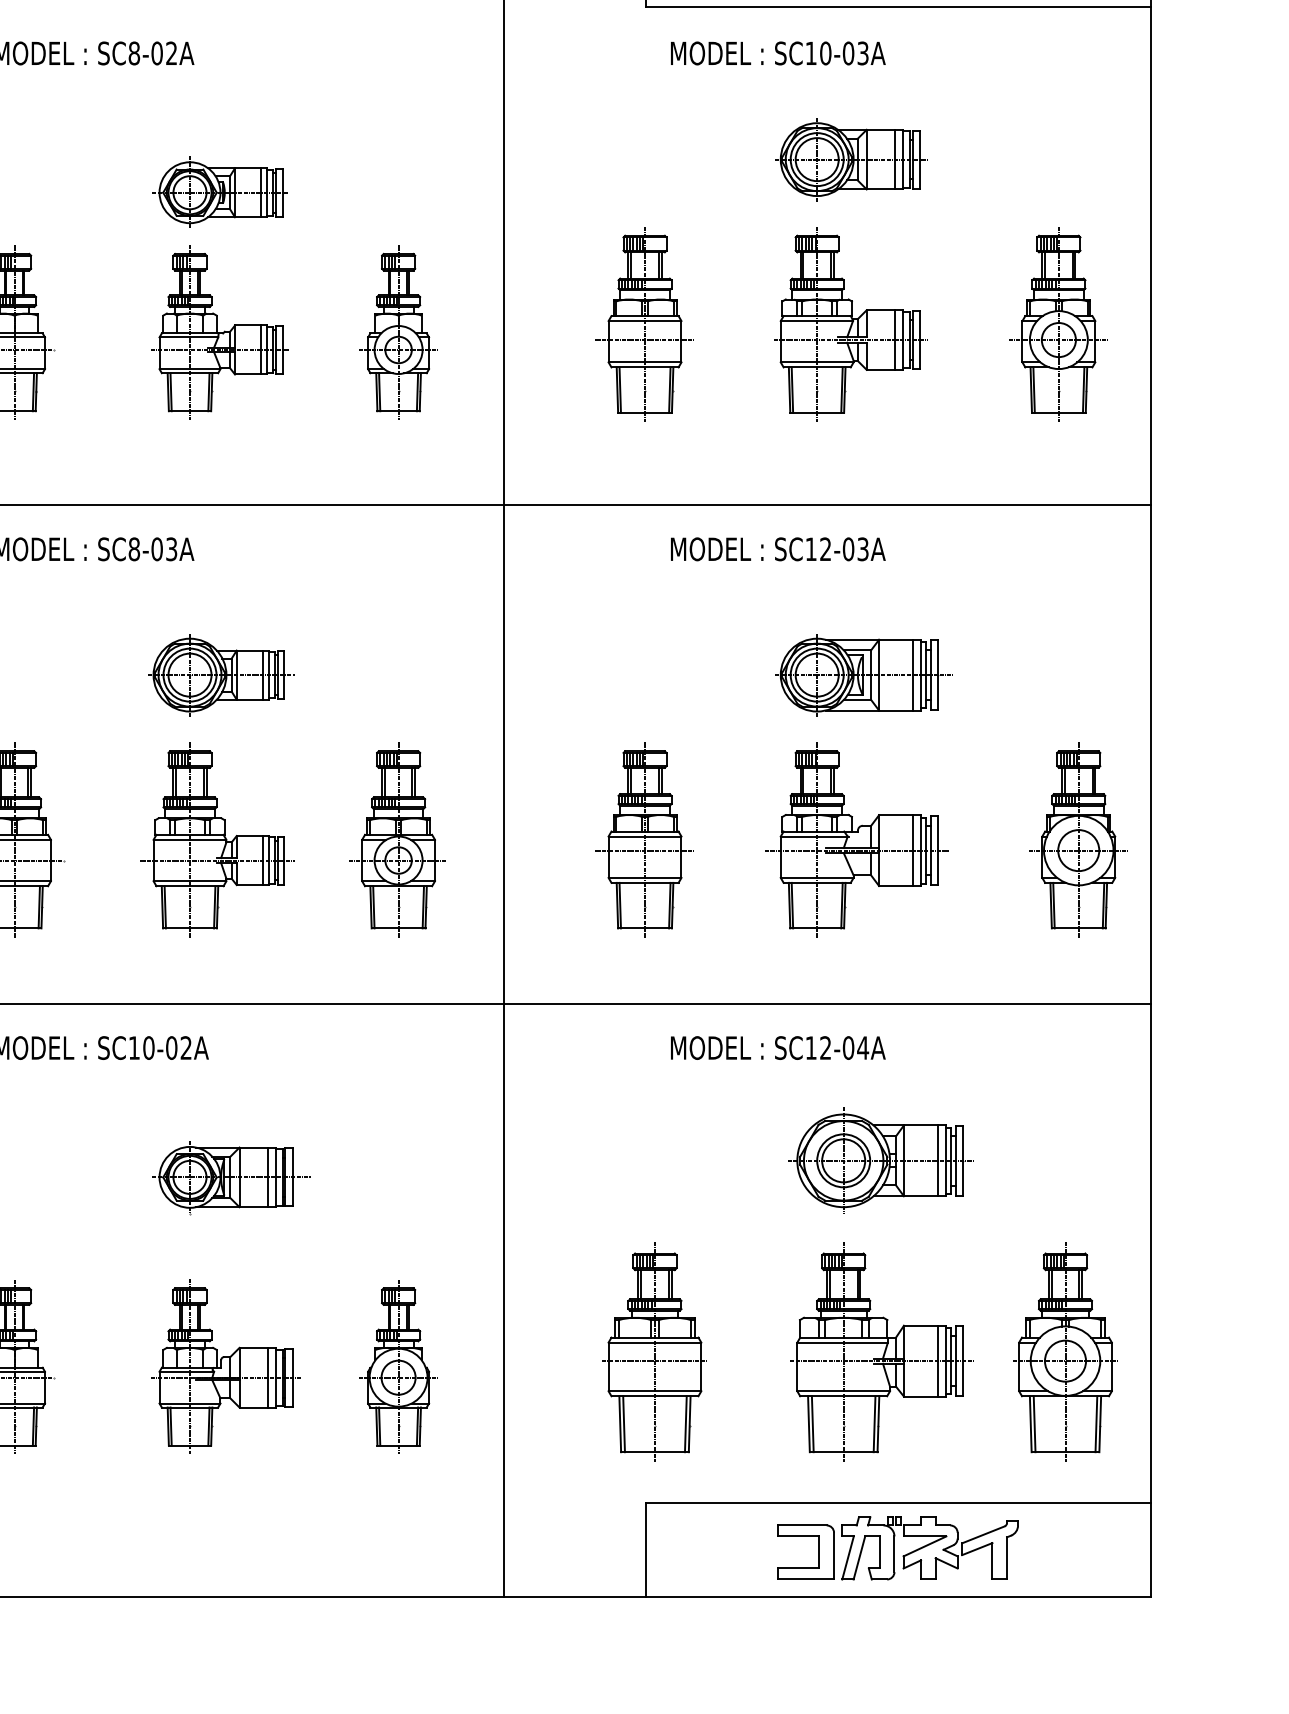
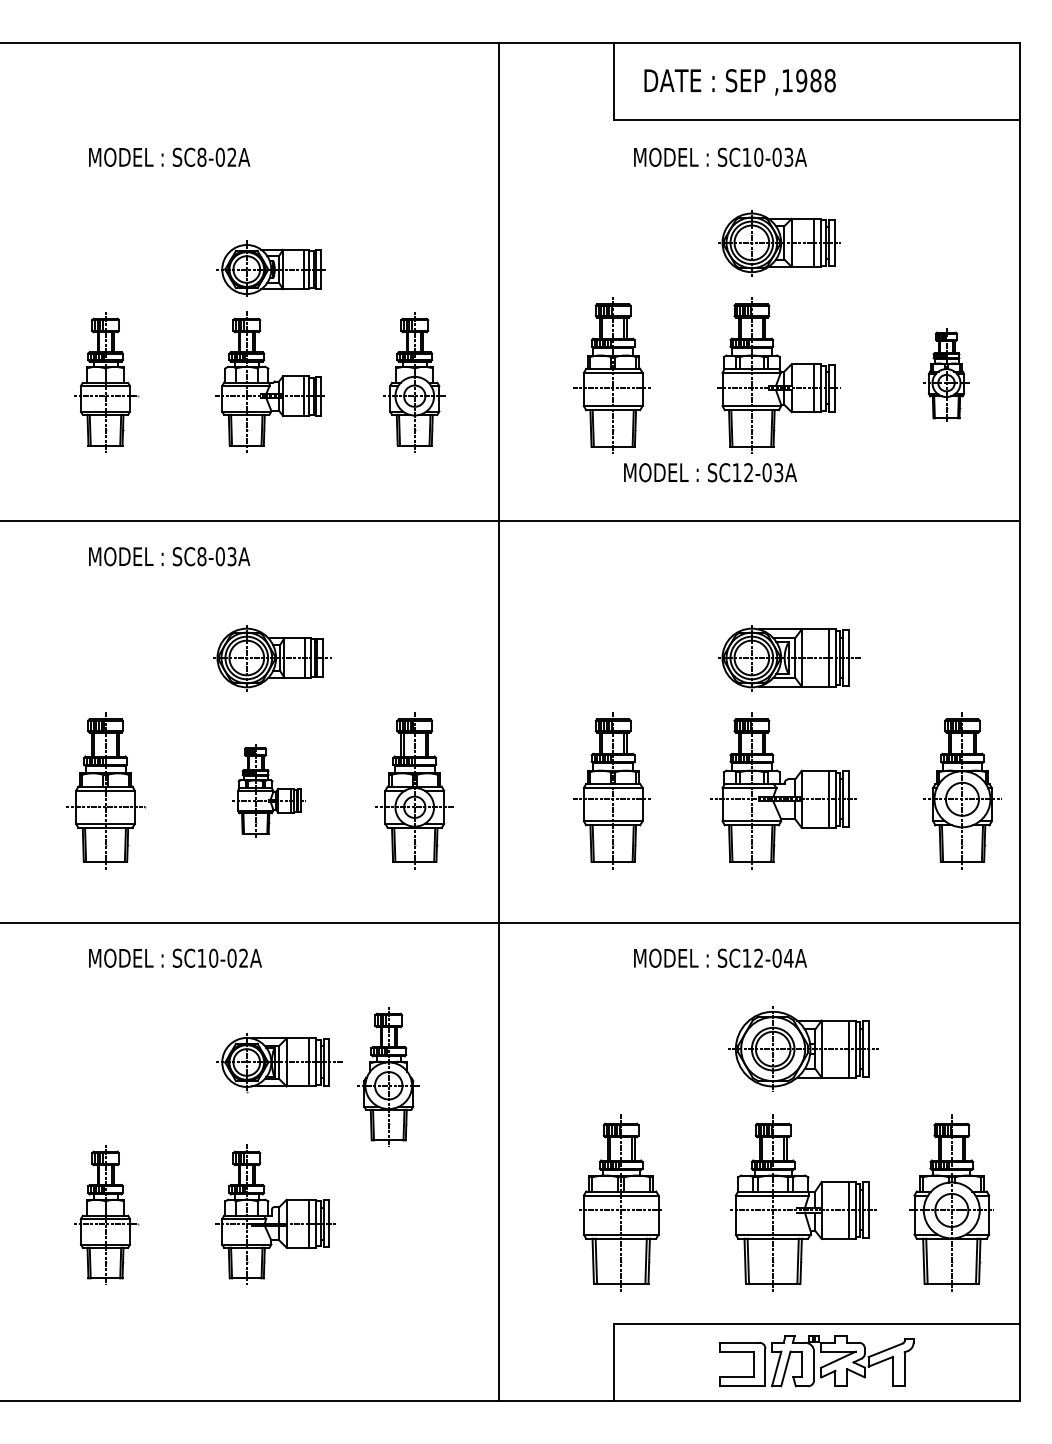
part: (1058, 324) -> (946, 375), size x0.6
text: (778, 549) -> (710, 472), moved
part: (216, 839) -> (268, 790), size x0.6
part: (398, 1366) -> (388, 1076), moved

